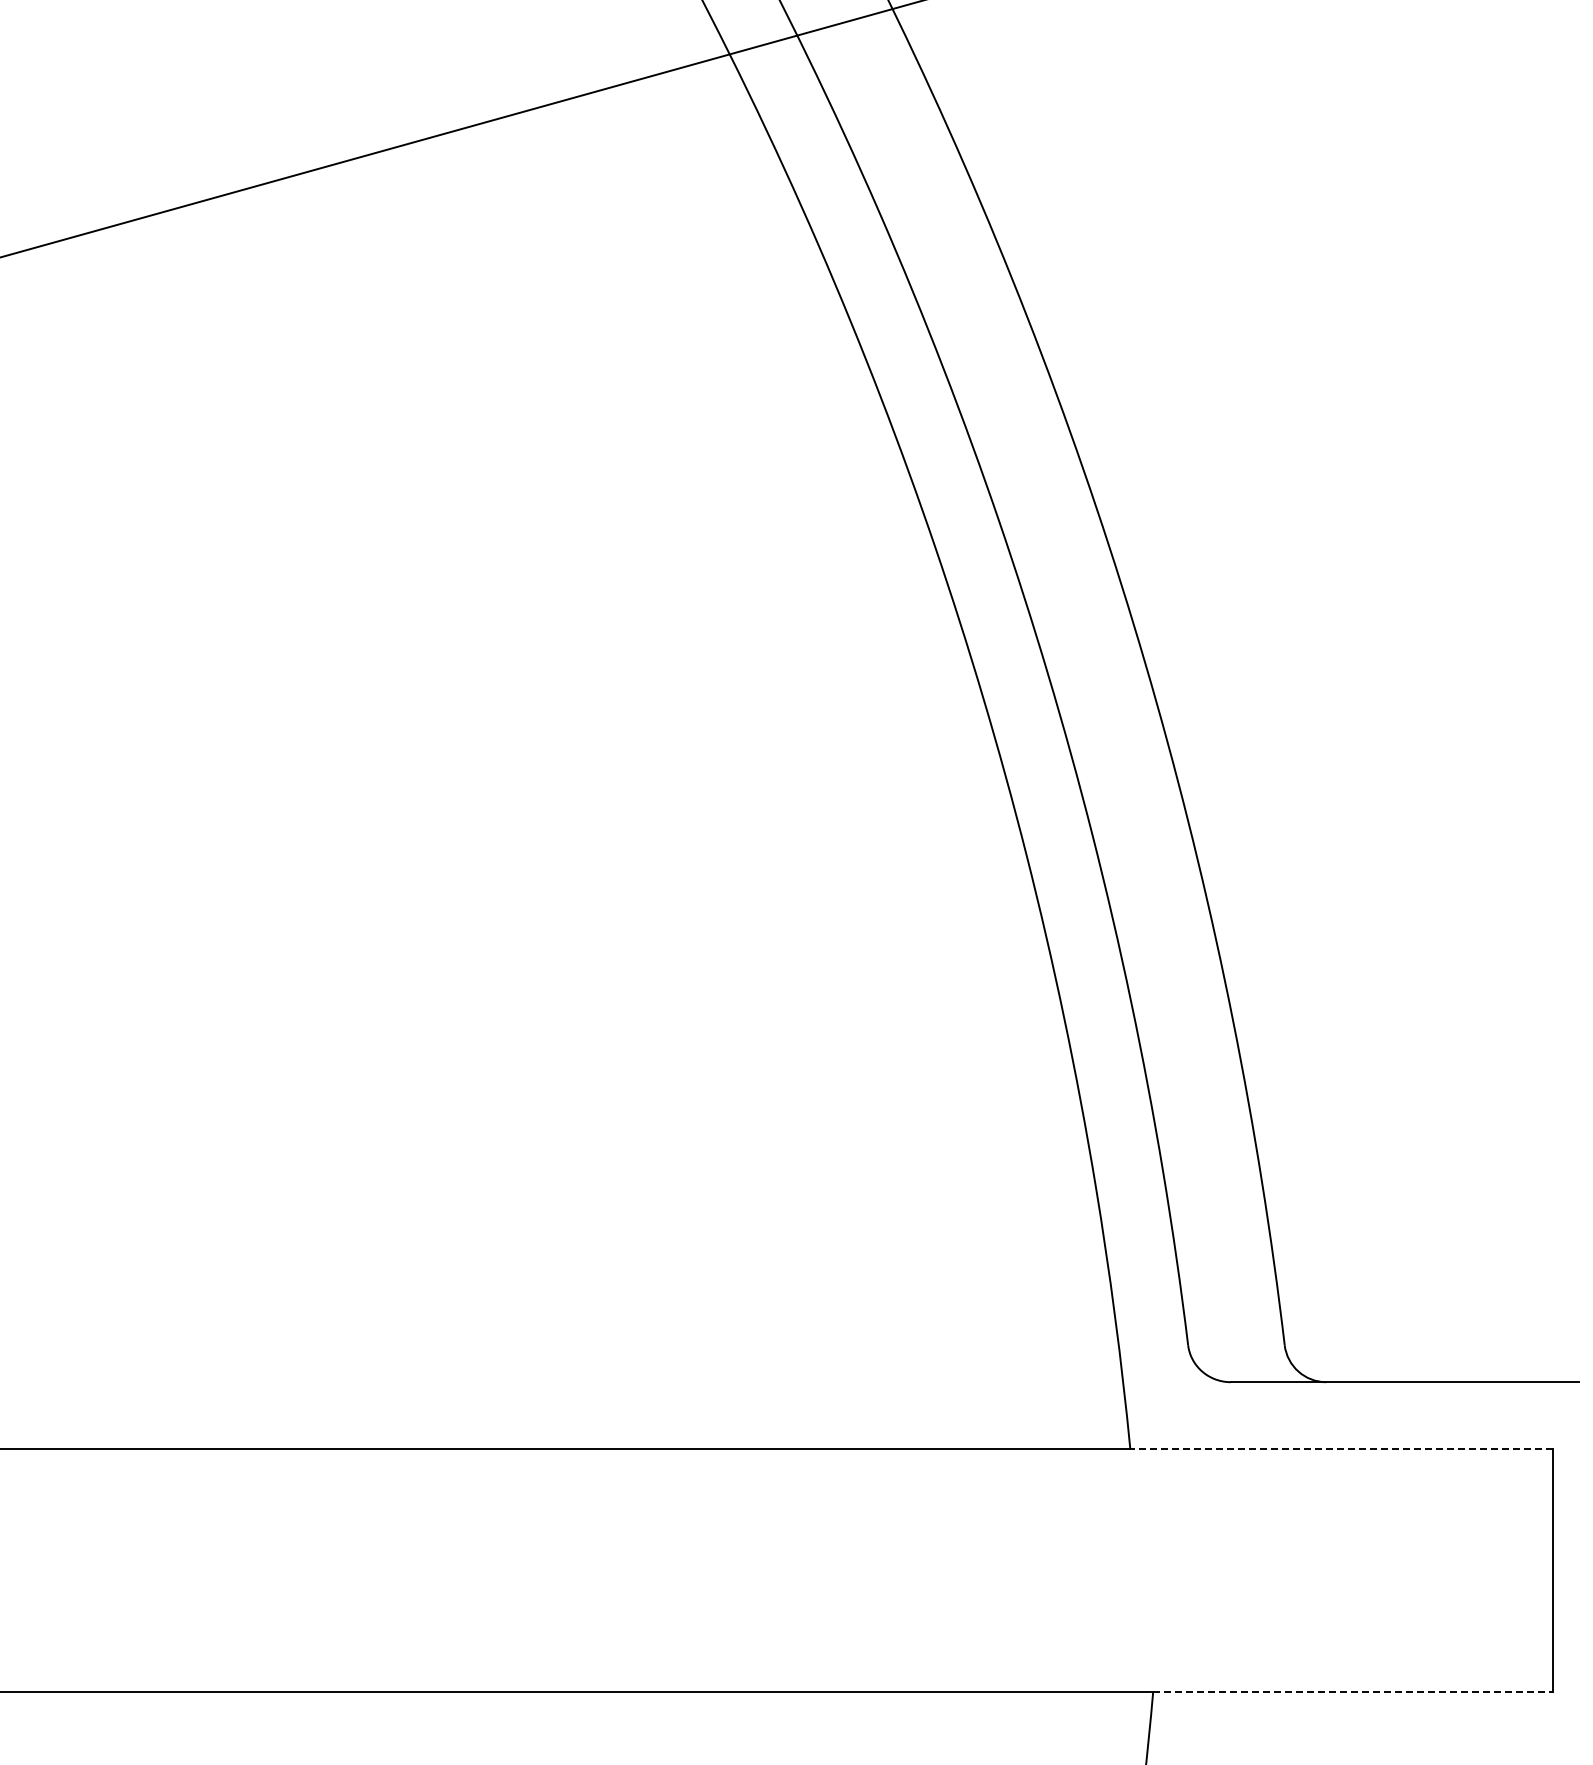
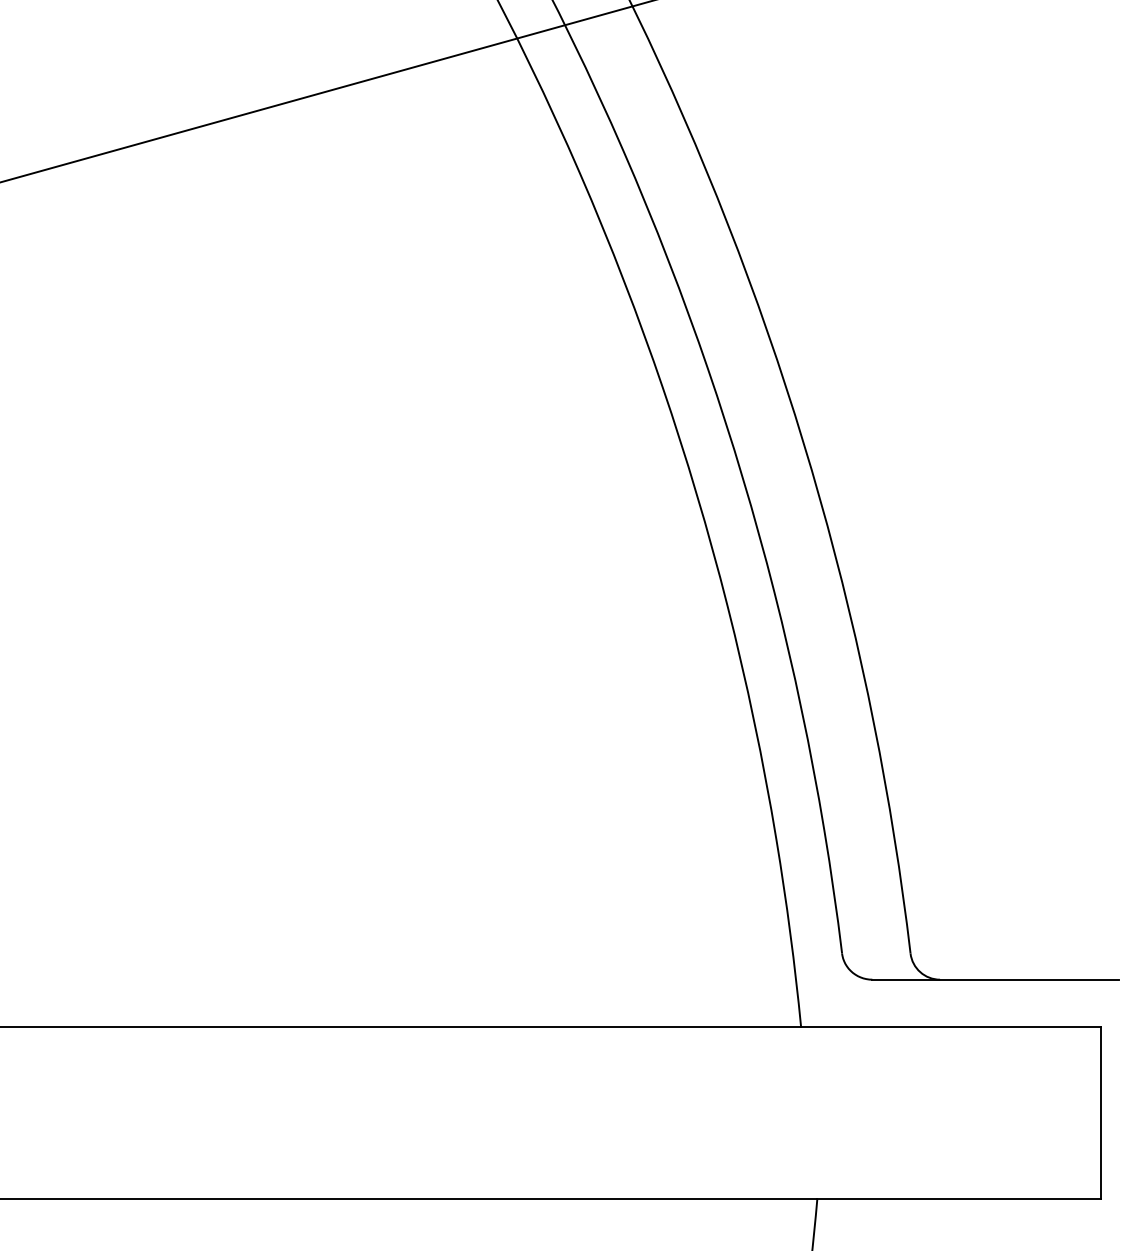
line: (1341, 1449) -> (950, 1027), dashed -> solid
line: (1353, 1692) -> (959, 1199), dashed -> solid

